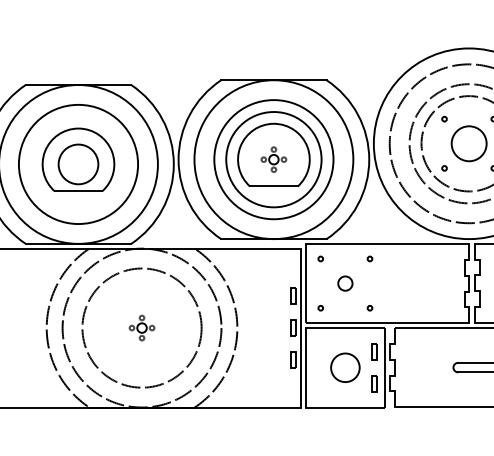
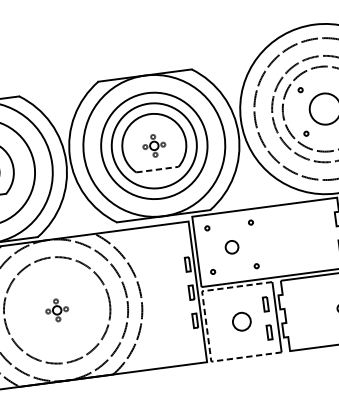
line: (273, 186) -> (157, 169), solid -> dashed
line: (305, 367) -> (206, 326), solid -> dashed
circle: (345, 367) -> (241, 321), size x0.7

